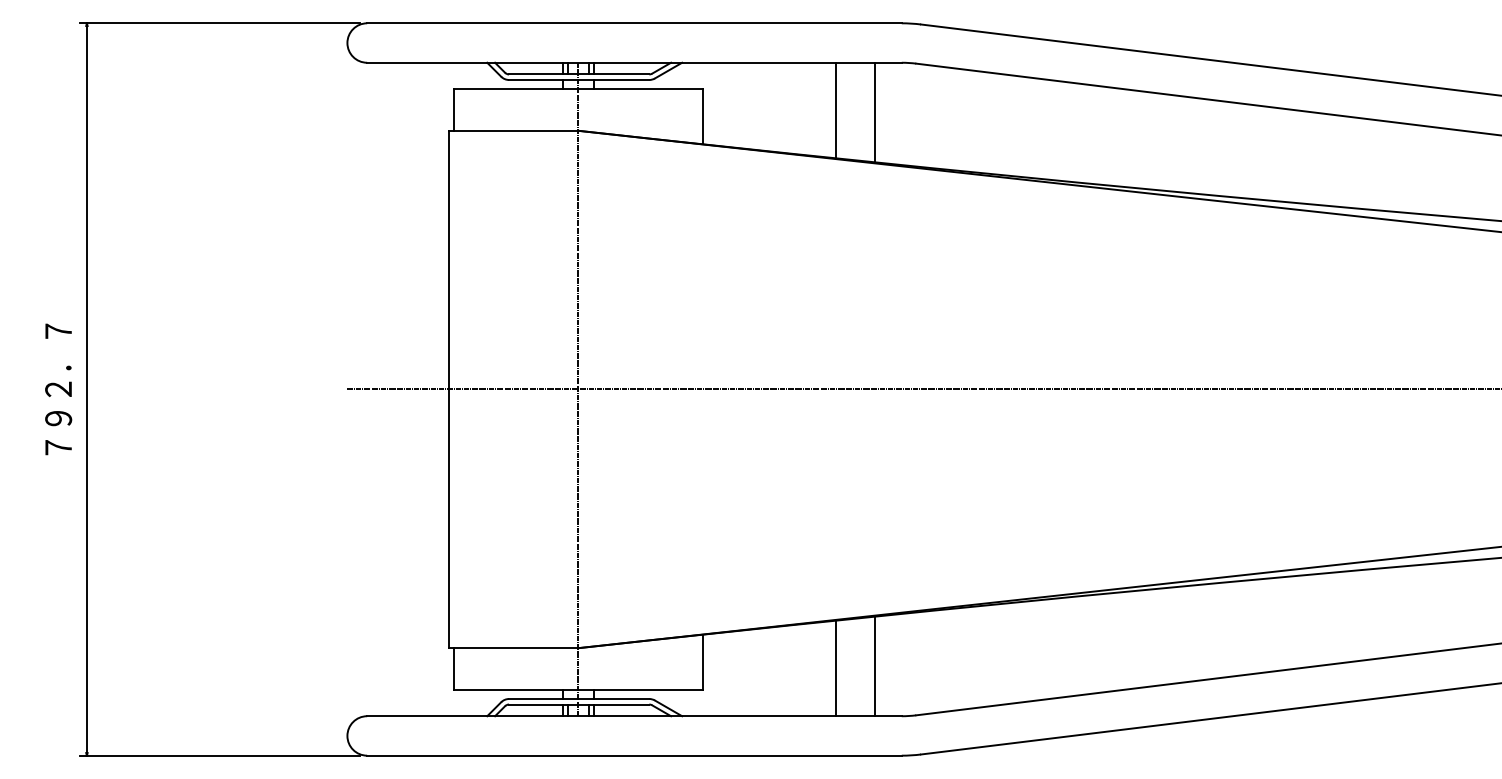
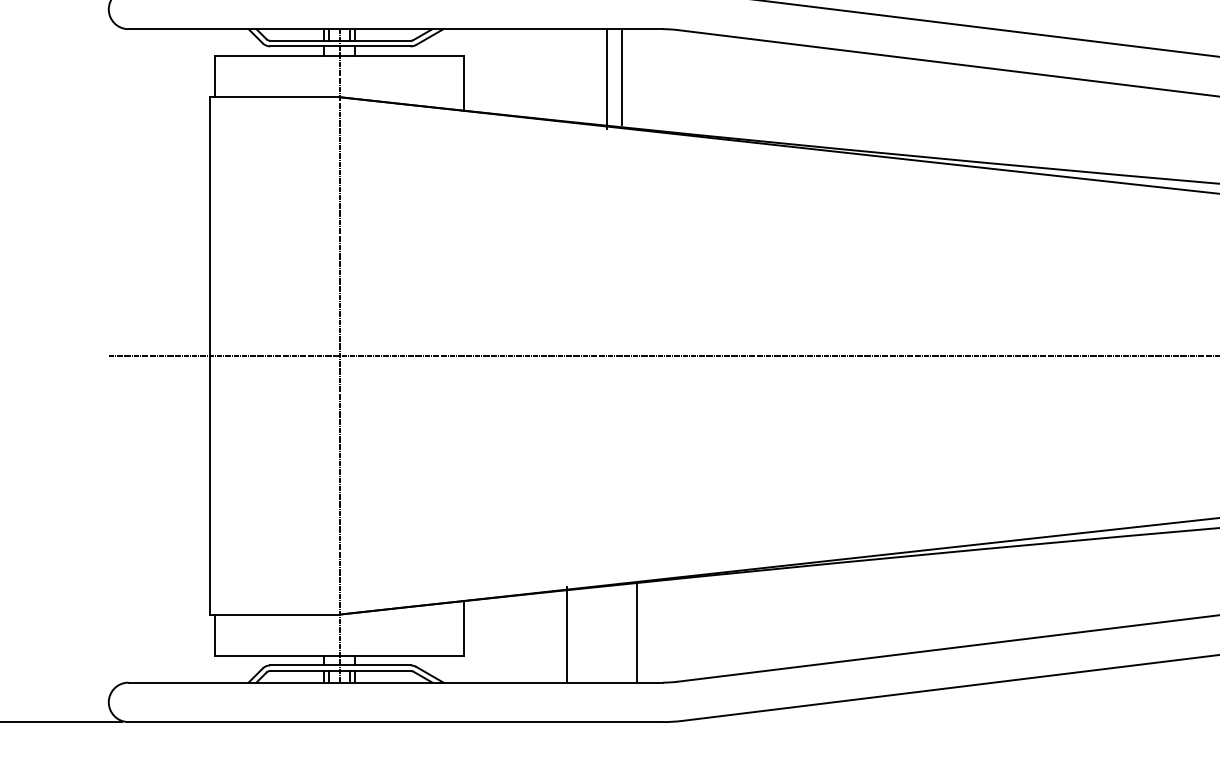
line: (835, 110) -> (621, 76), moved
line: (875, 112) -> (606, 78), moved
line: (835, 668) -> (566, 634), moved

